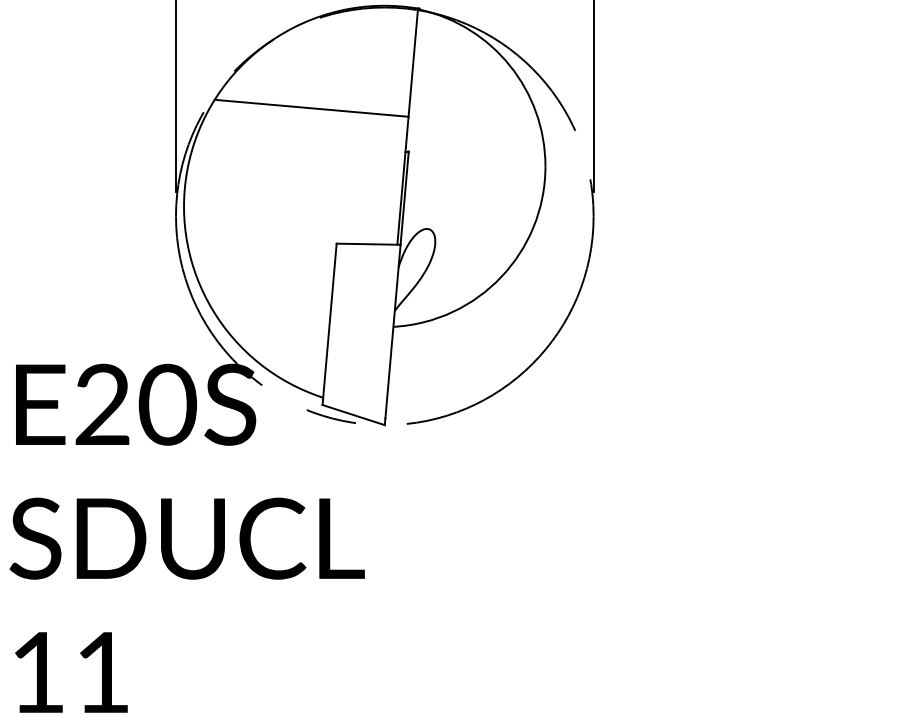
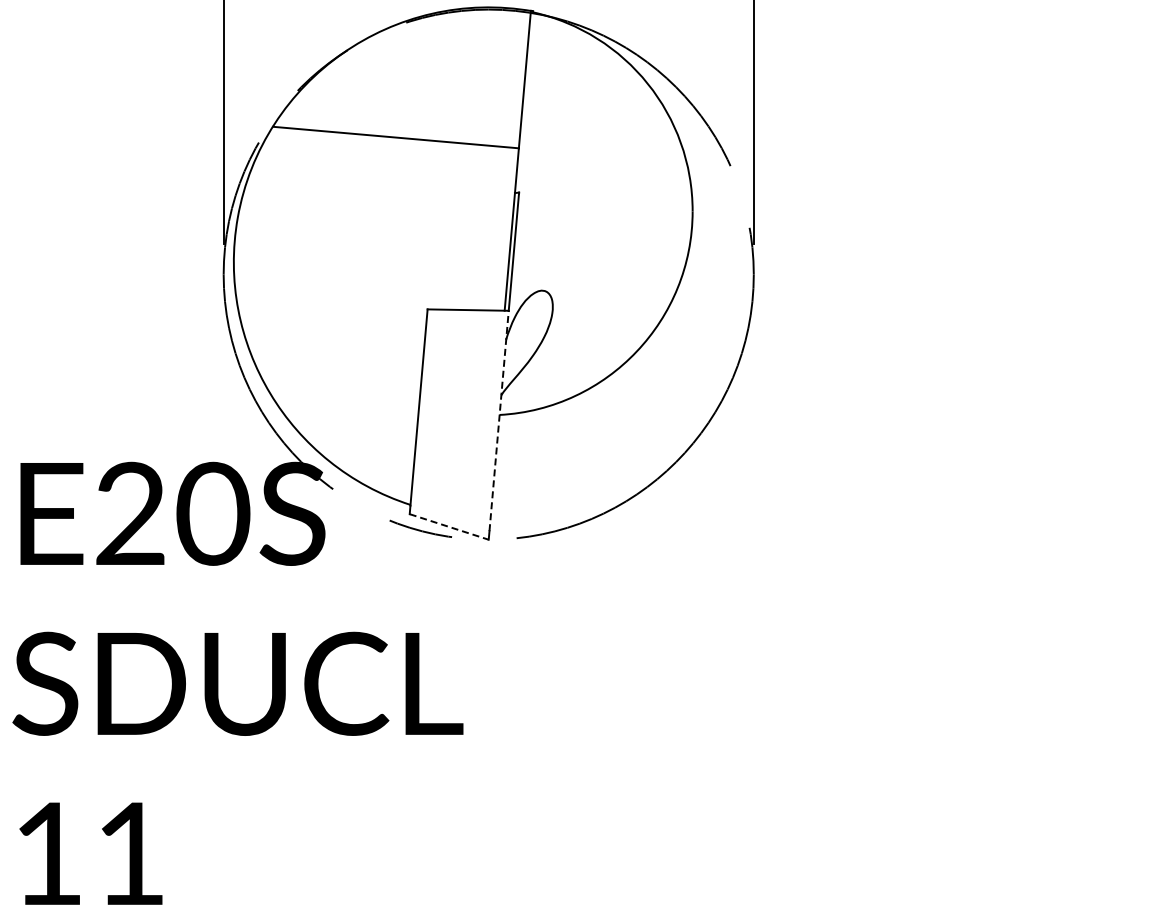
line: (393, 331) -> (499, 420), solid -> dashed
line: (353, 414) -> (449, 526), solid -> dashed

